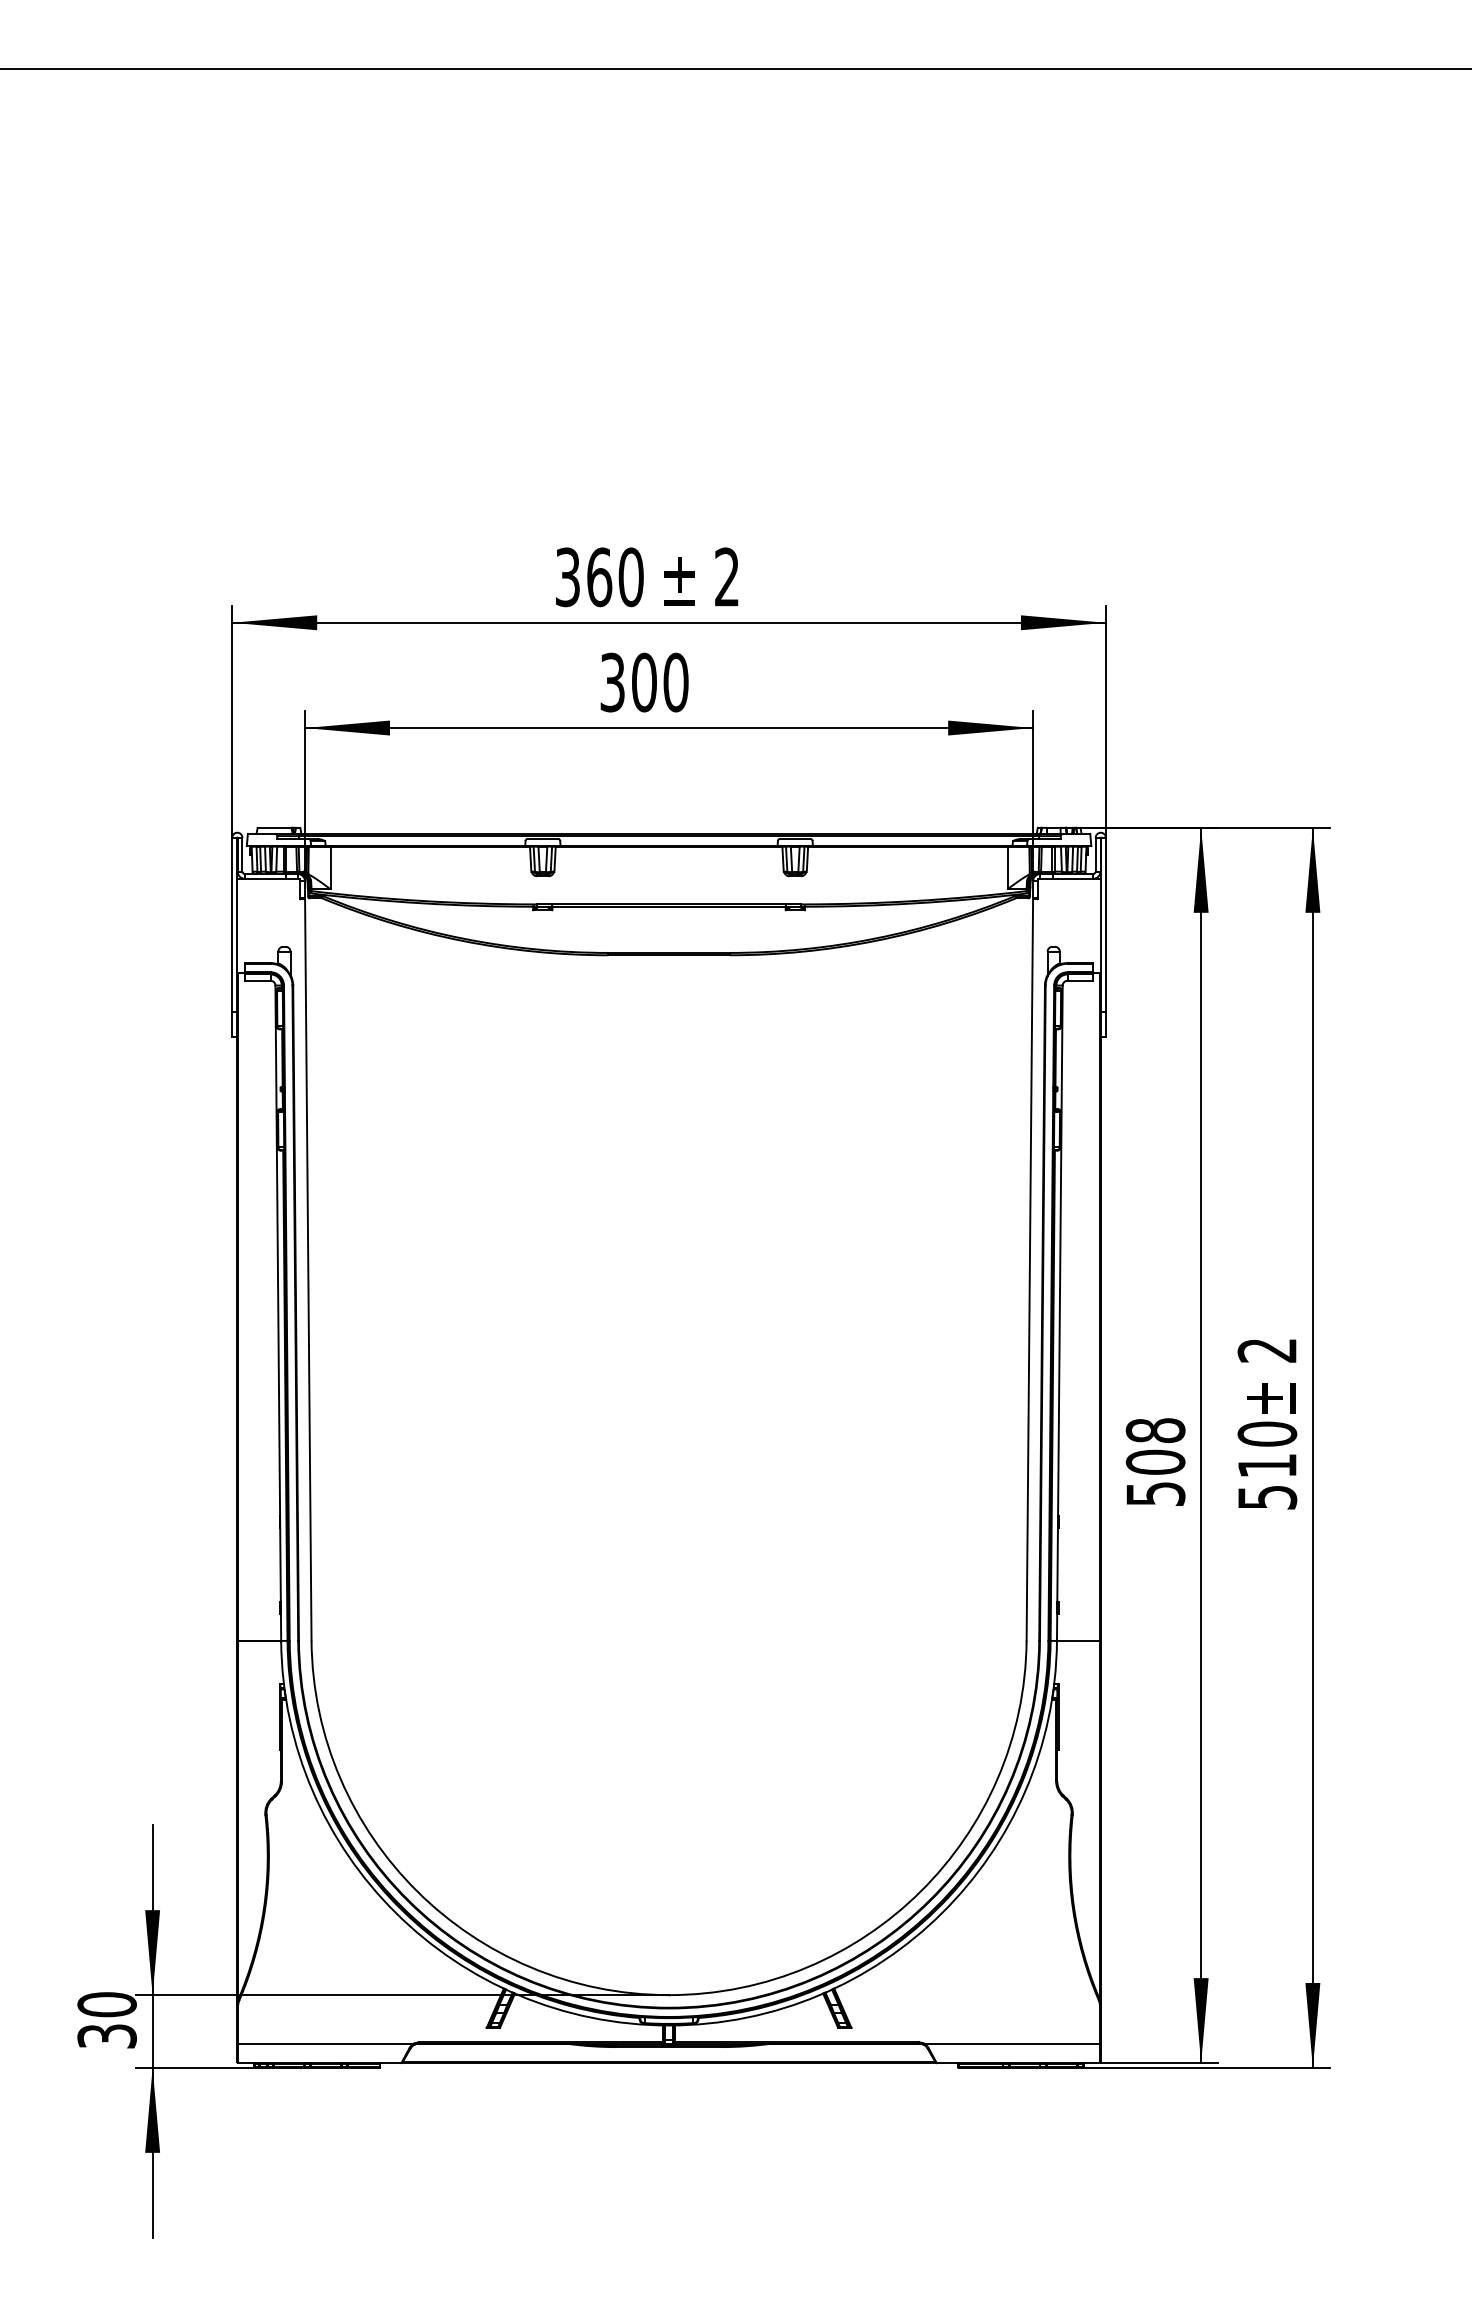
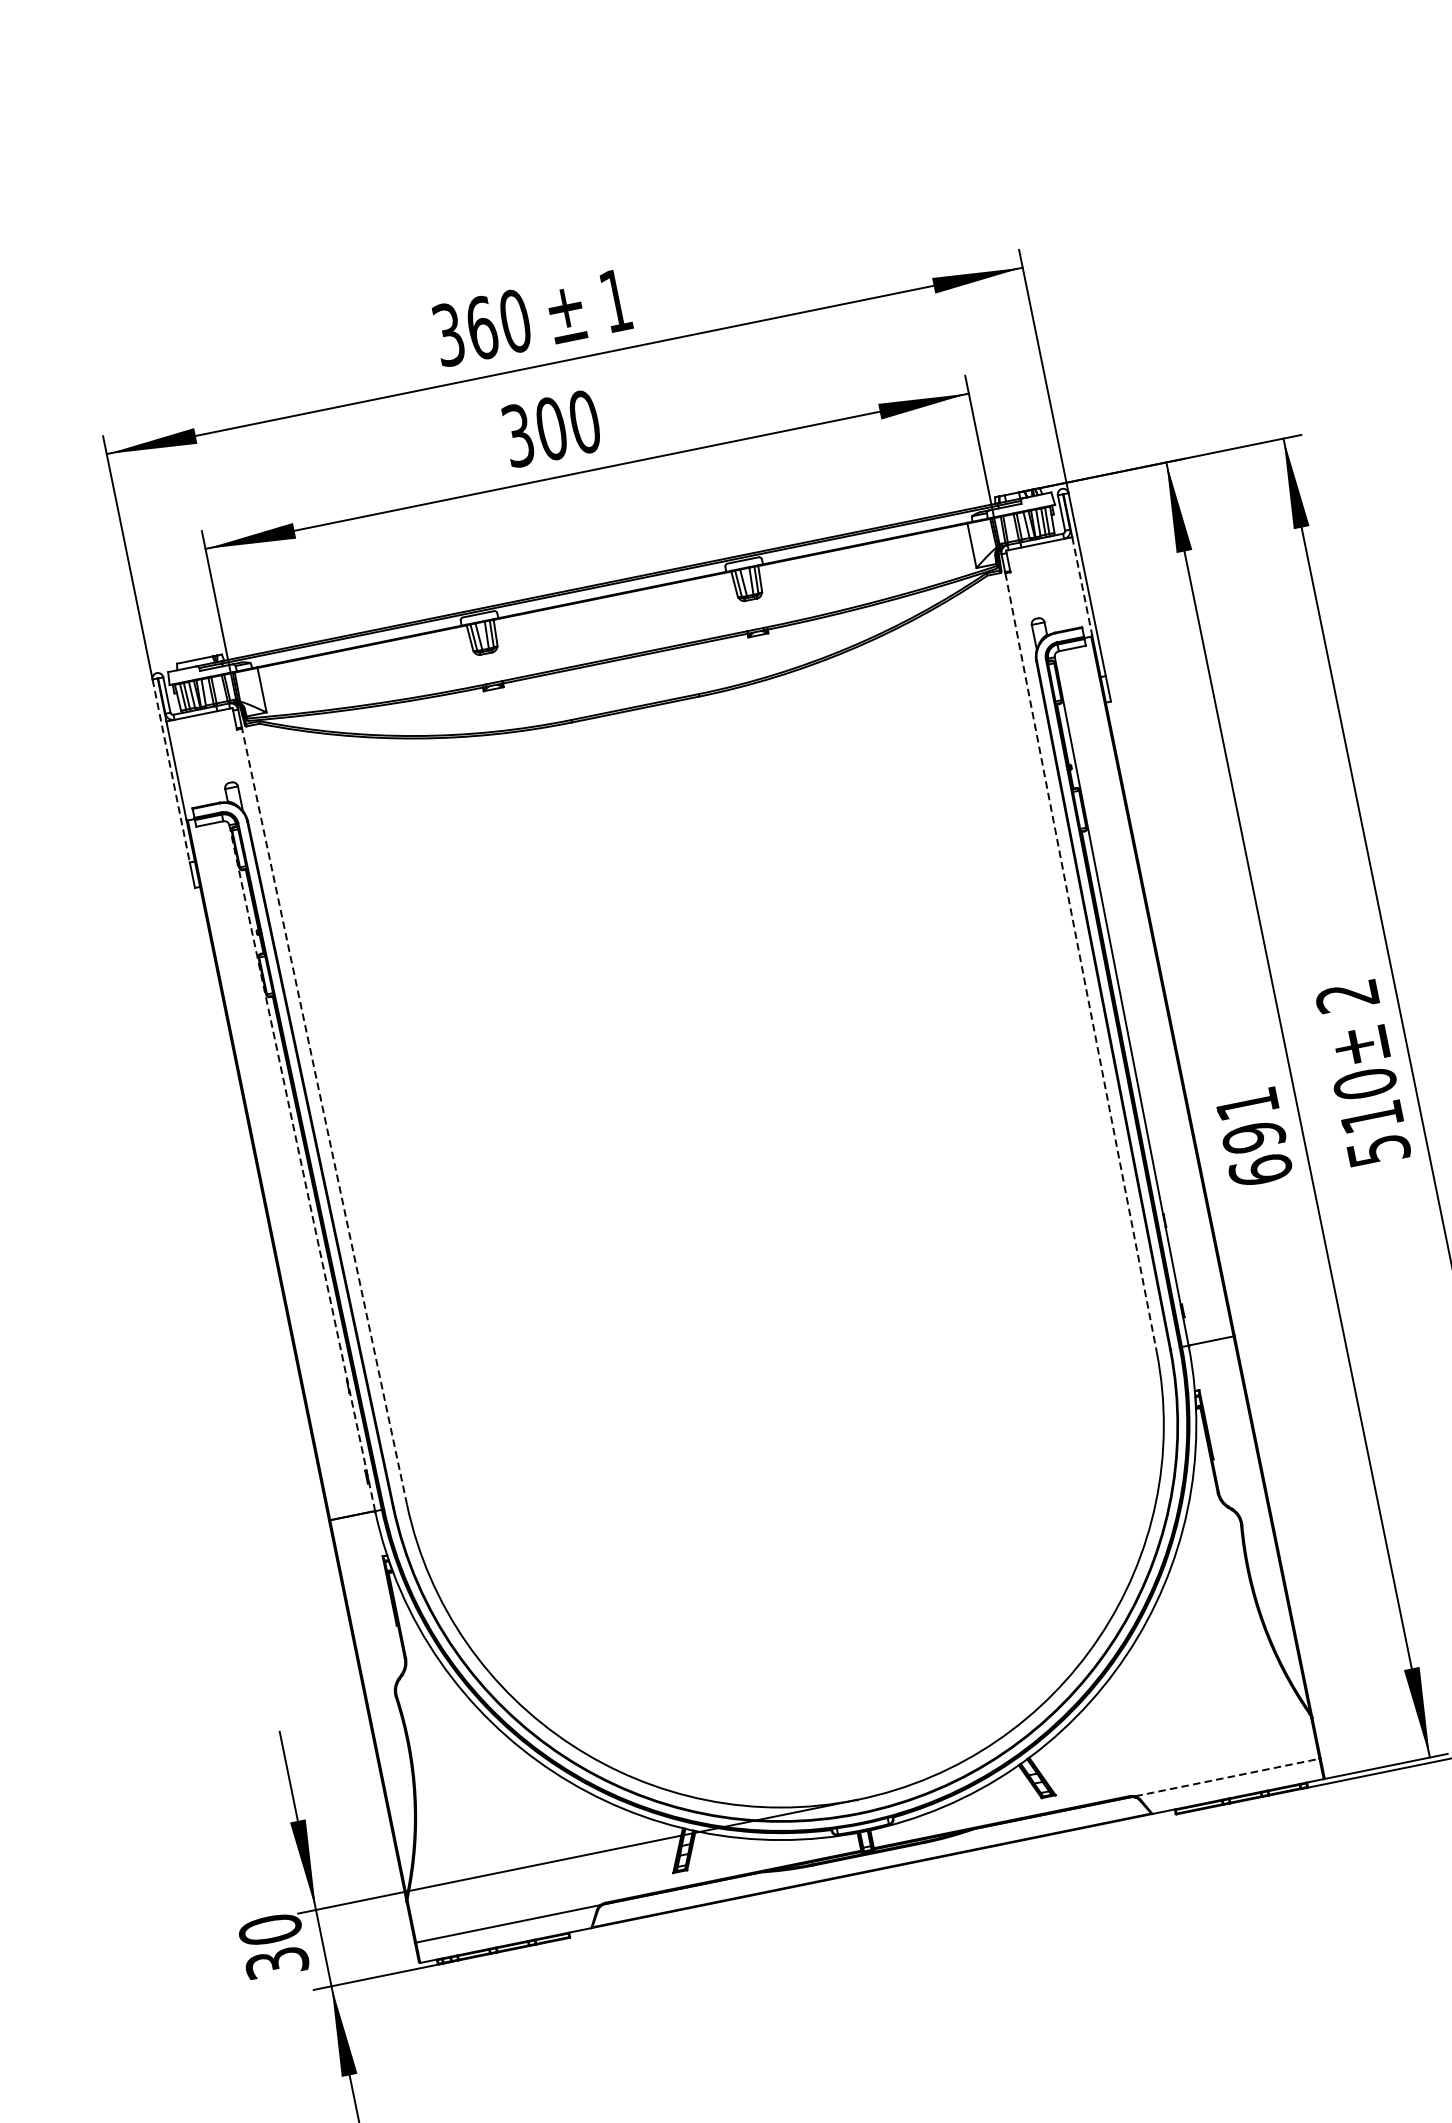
text: (726, 576) -> (615, 300), 2 -> 1
line: (232, 925) -> (171, 771), solid -> dashed
line: (1101, 925) -> (1082, 586), solid -> dashed
line: (308, 1270) -> (324, 1116), solid -> dashed
line: (1029, 1270) -> (1080, 963), solid -> dashed
line: (278, 1313) -> (302, 1168), solid -> dashed
text: (1155, 1462) -> (1253, 1137), 508 -> 691
line: (1012, 2043) -> (1227, 1777), solid -> dashed

